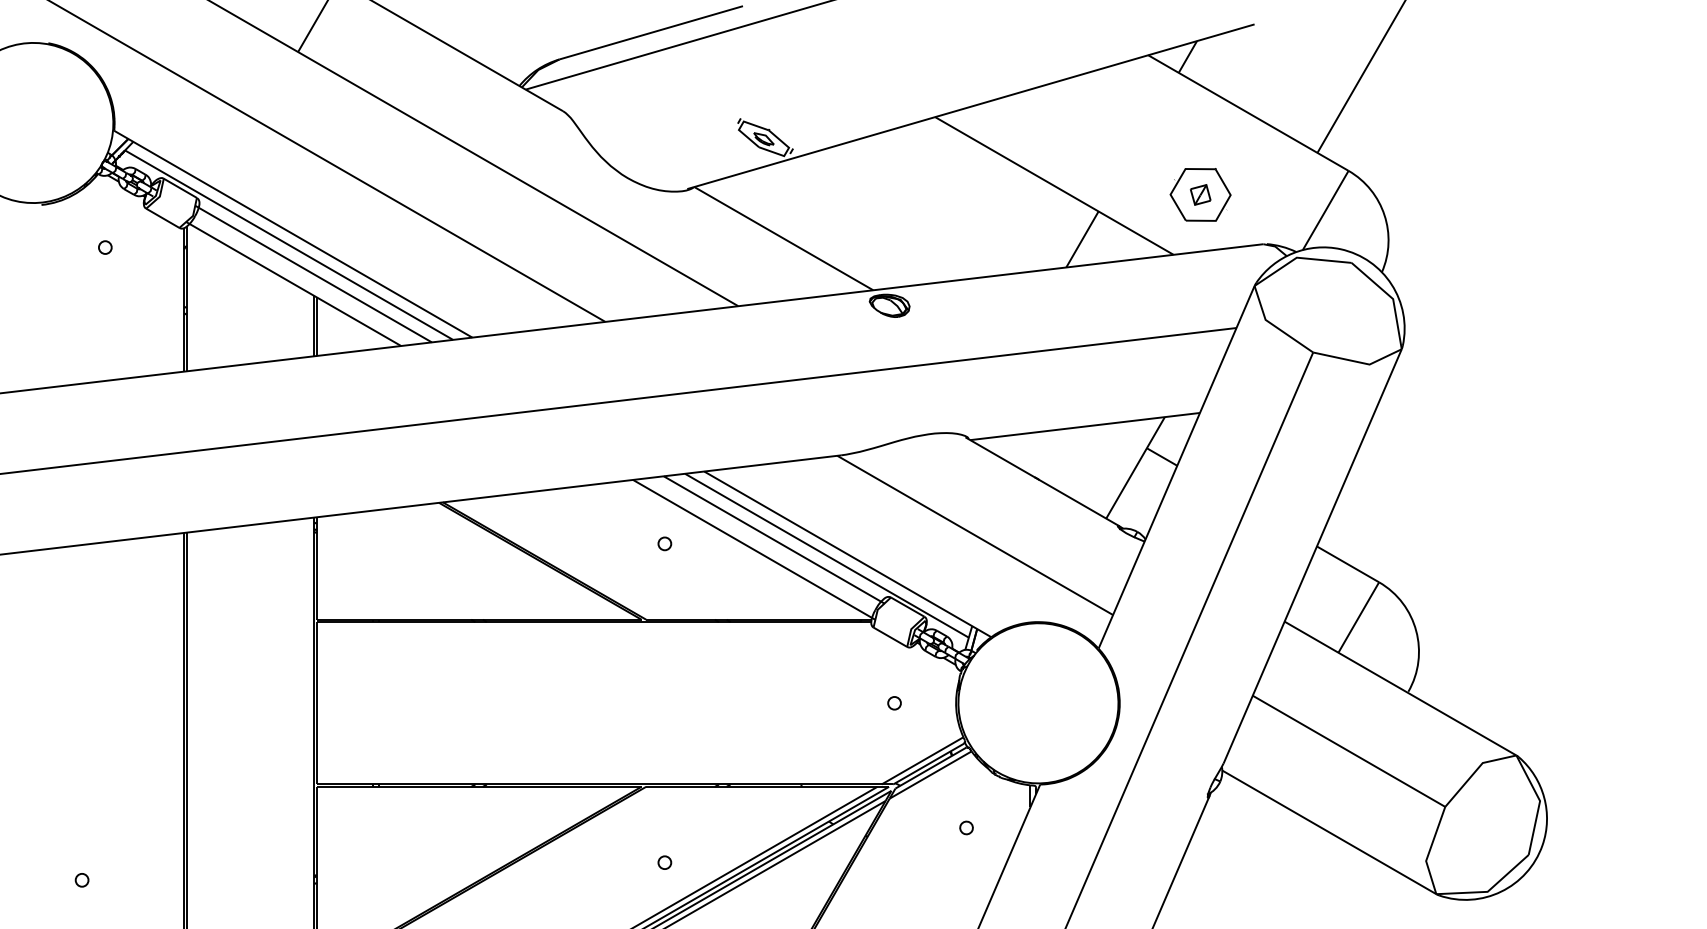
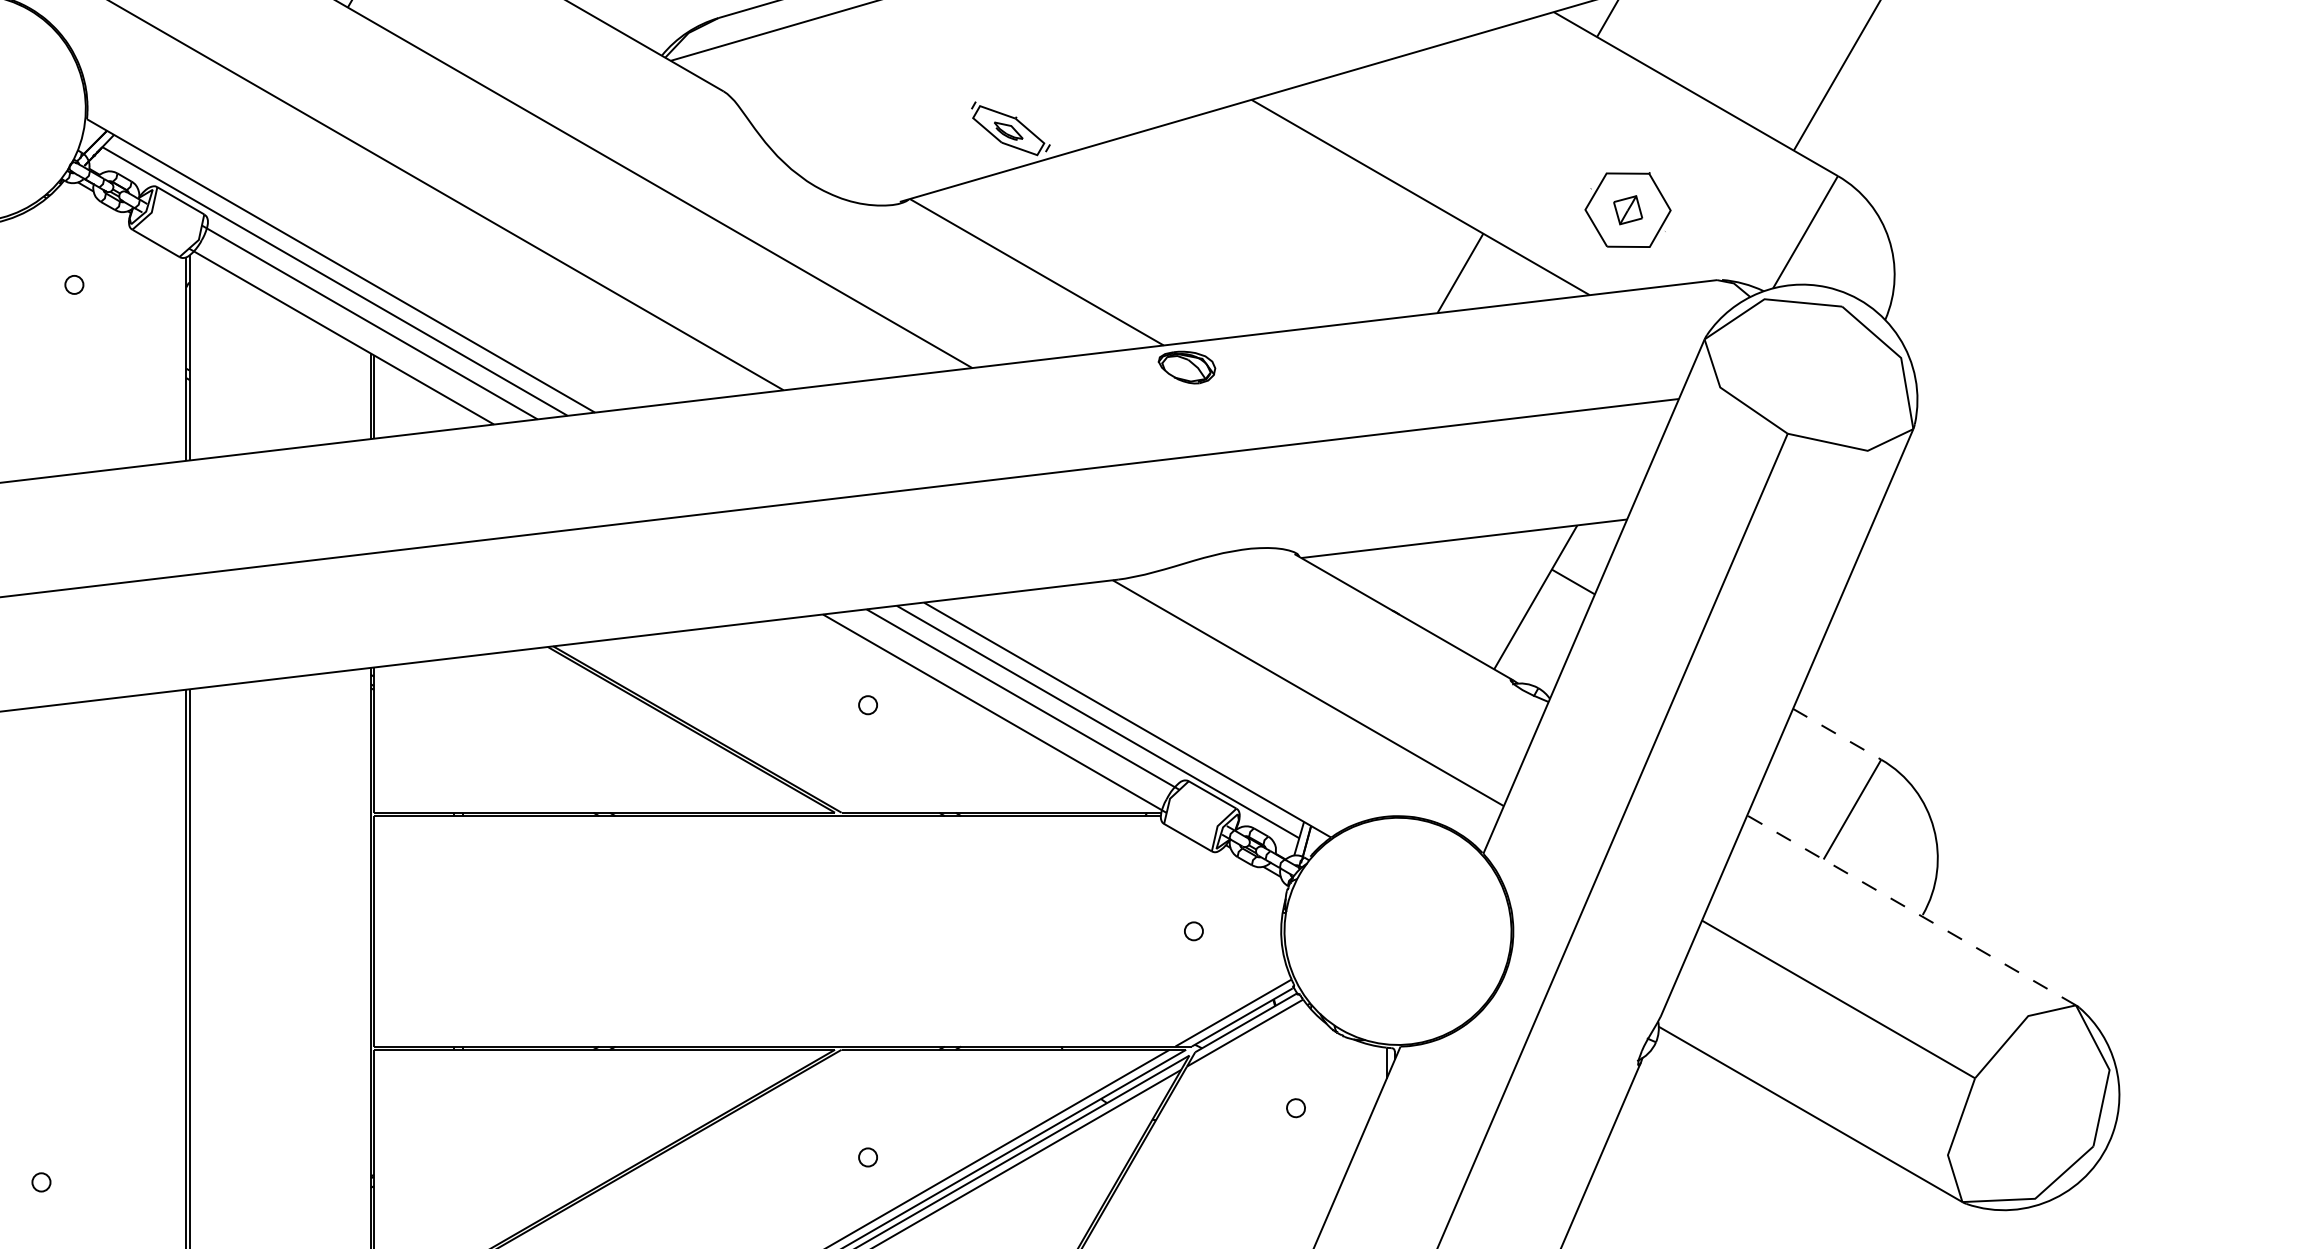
line: (1348, 564) -> (1837, 734), solid -> dashed
line: (1400, 688) -> (1911, 910), solid -> dashed

